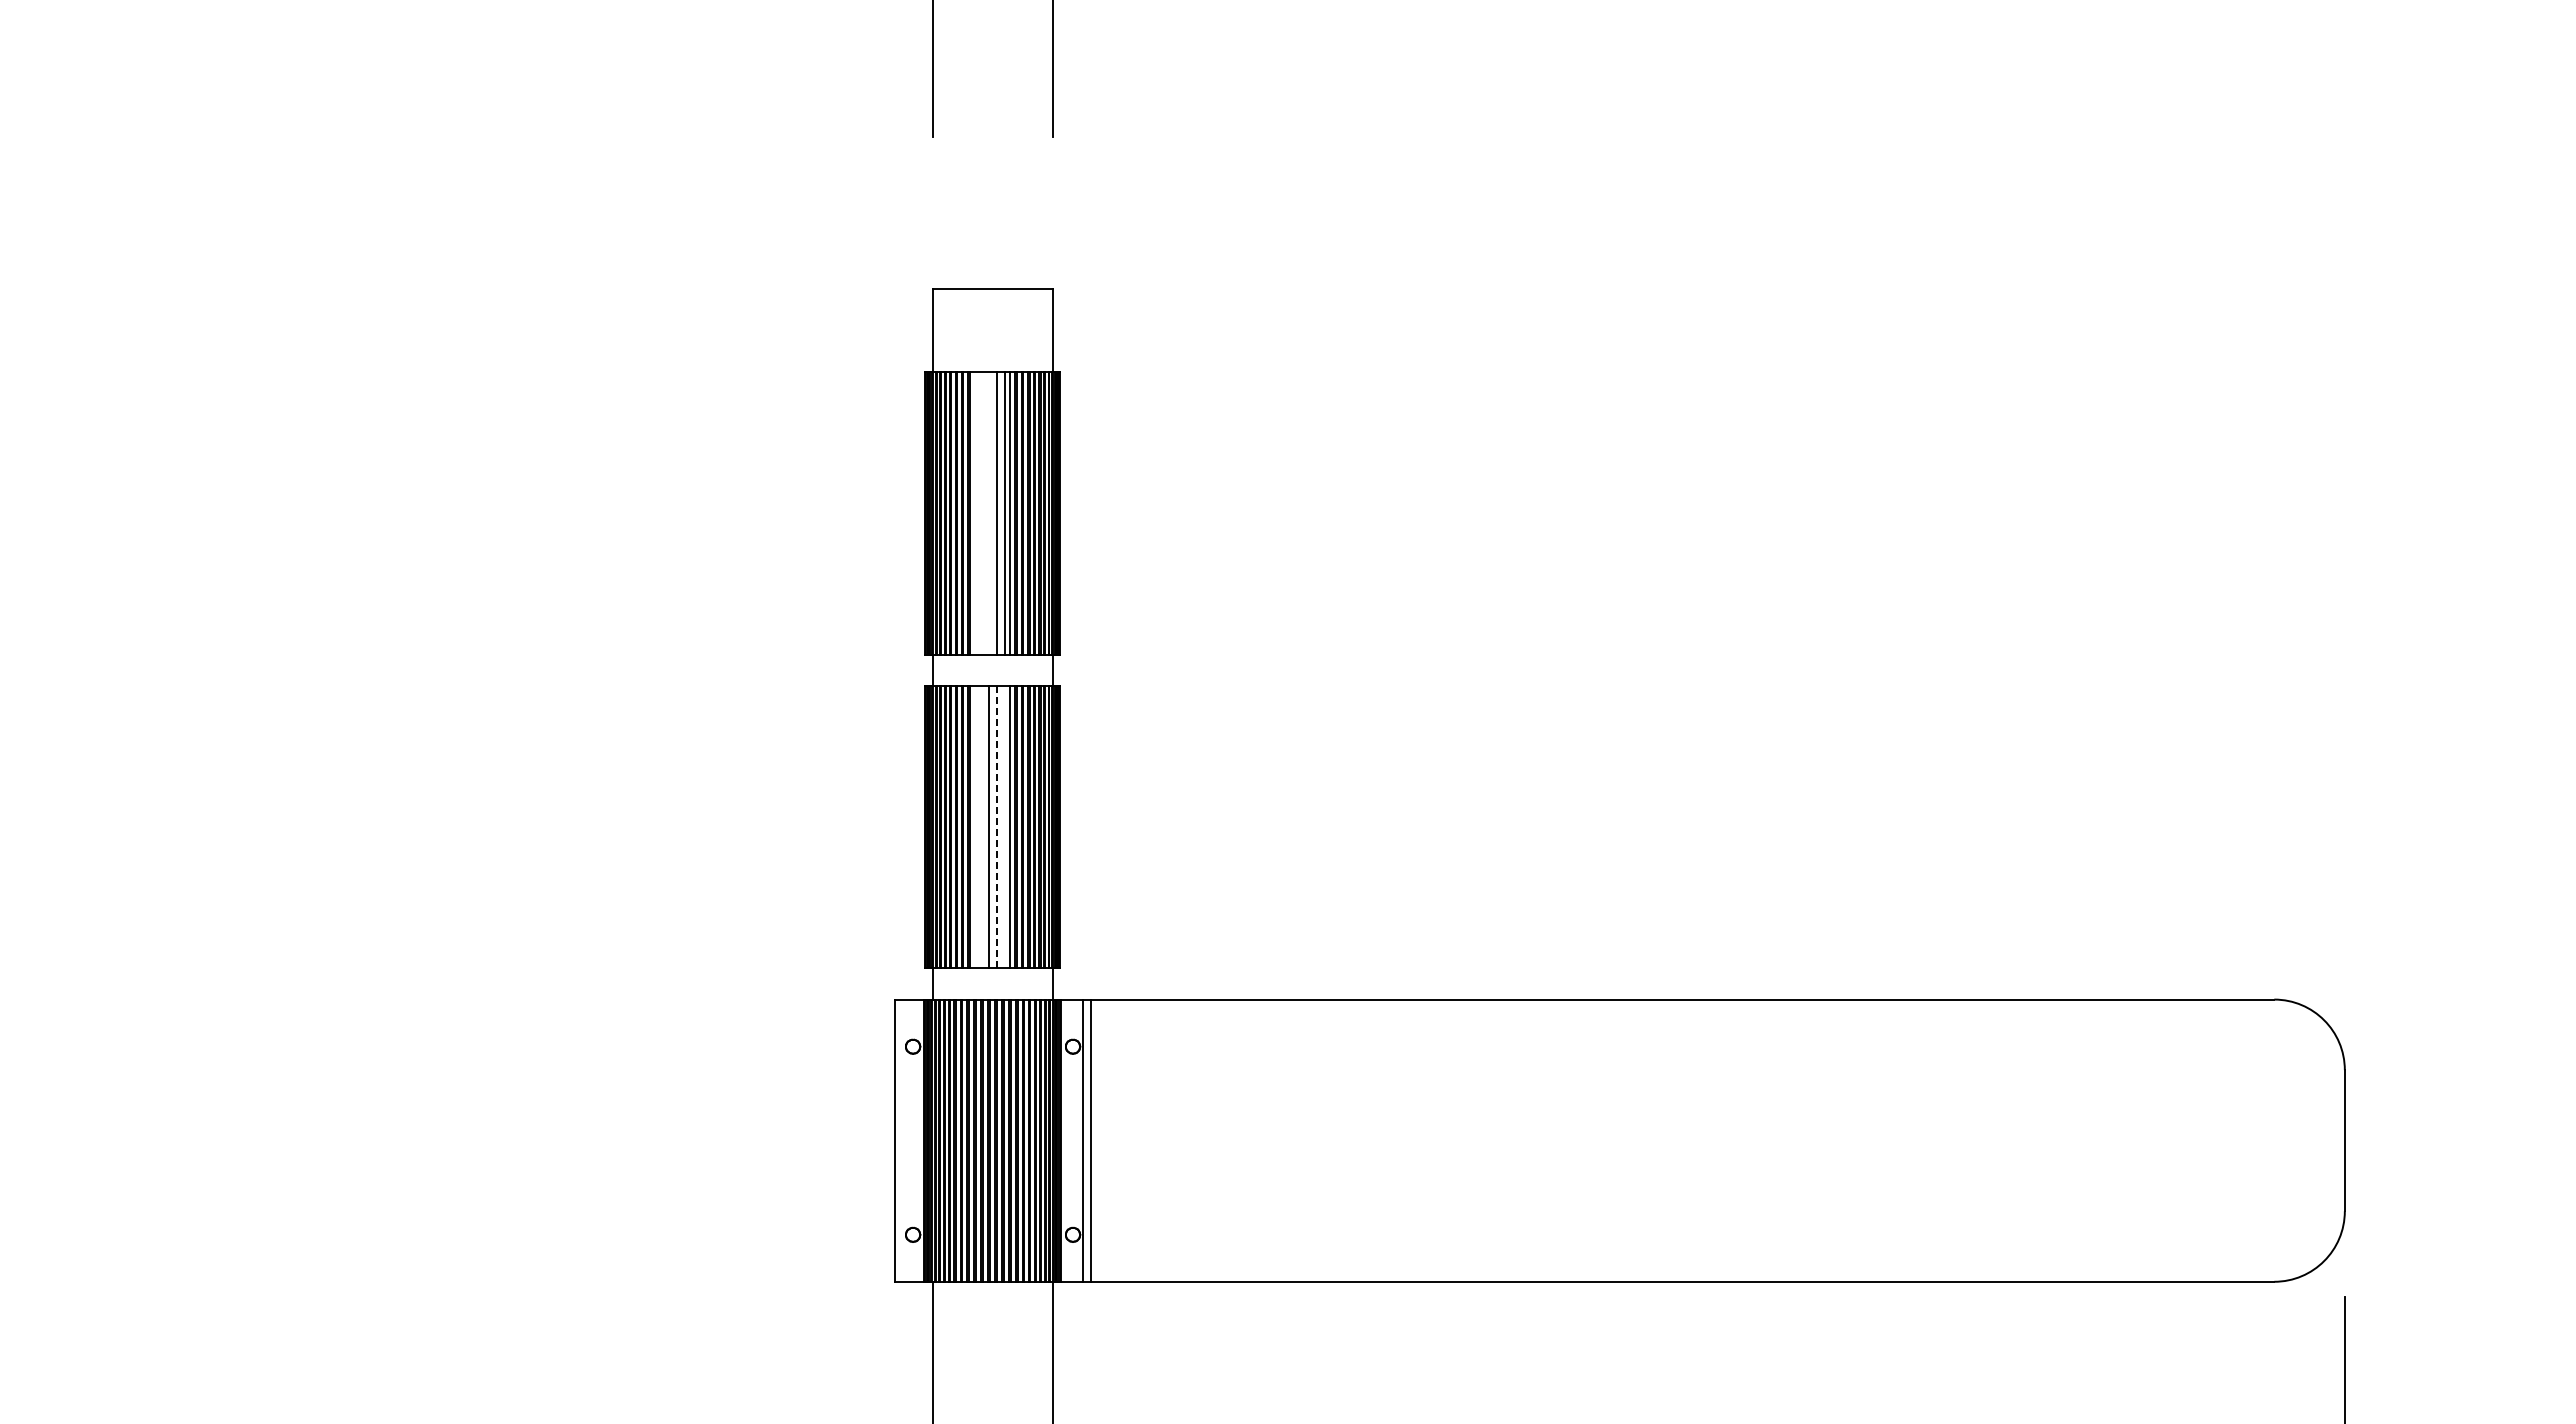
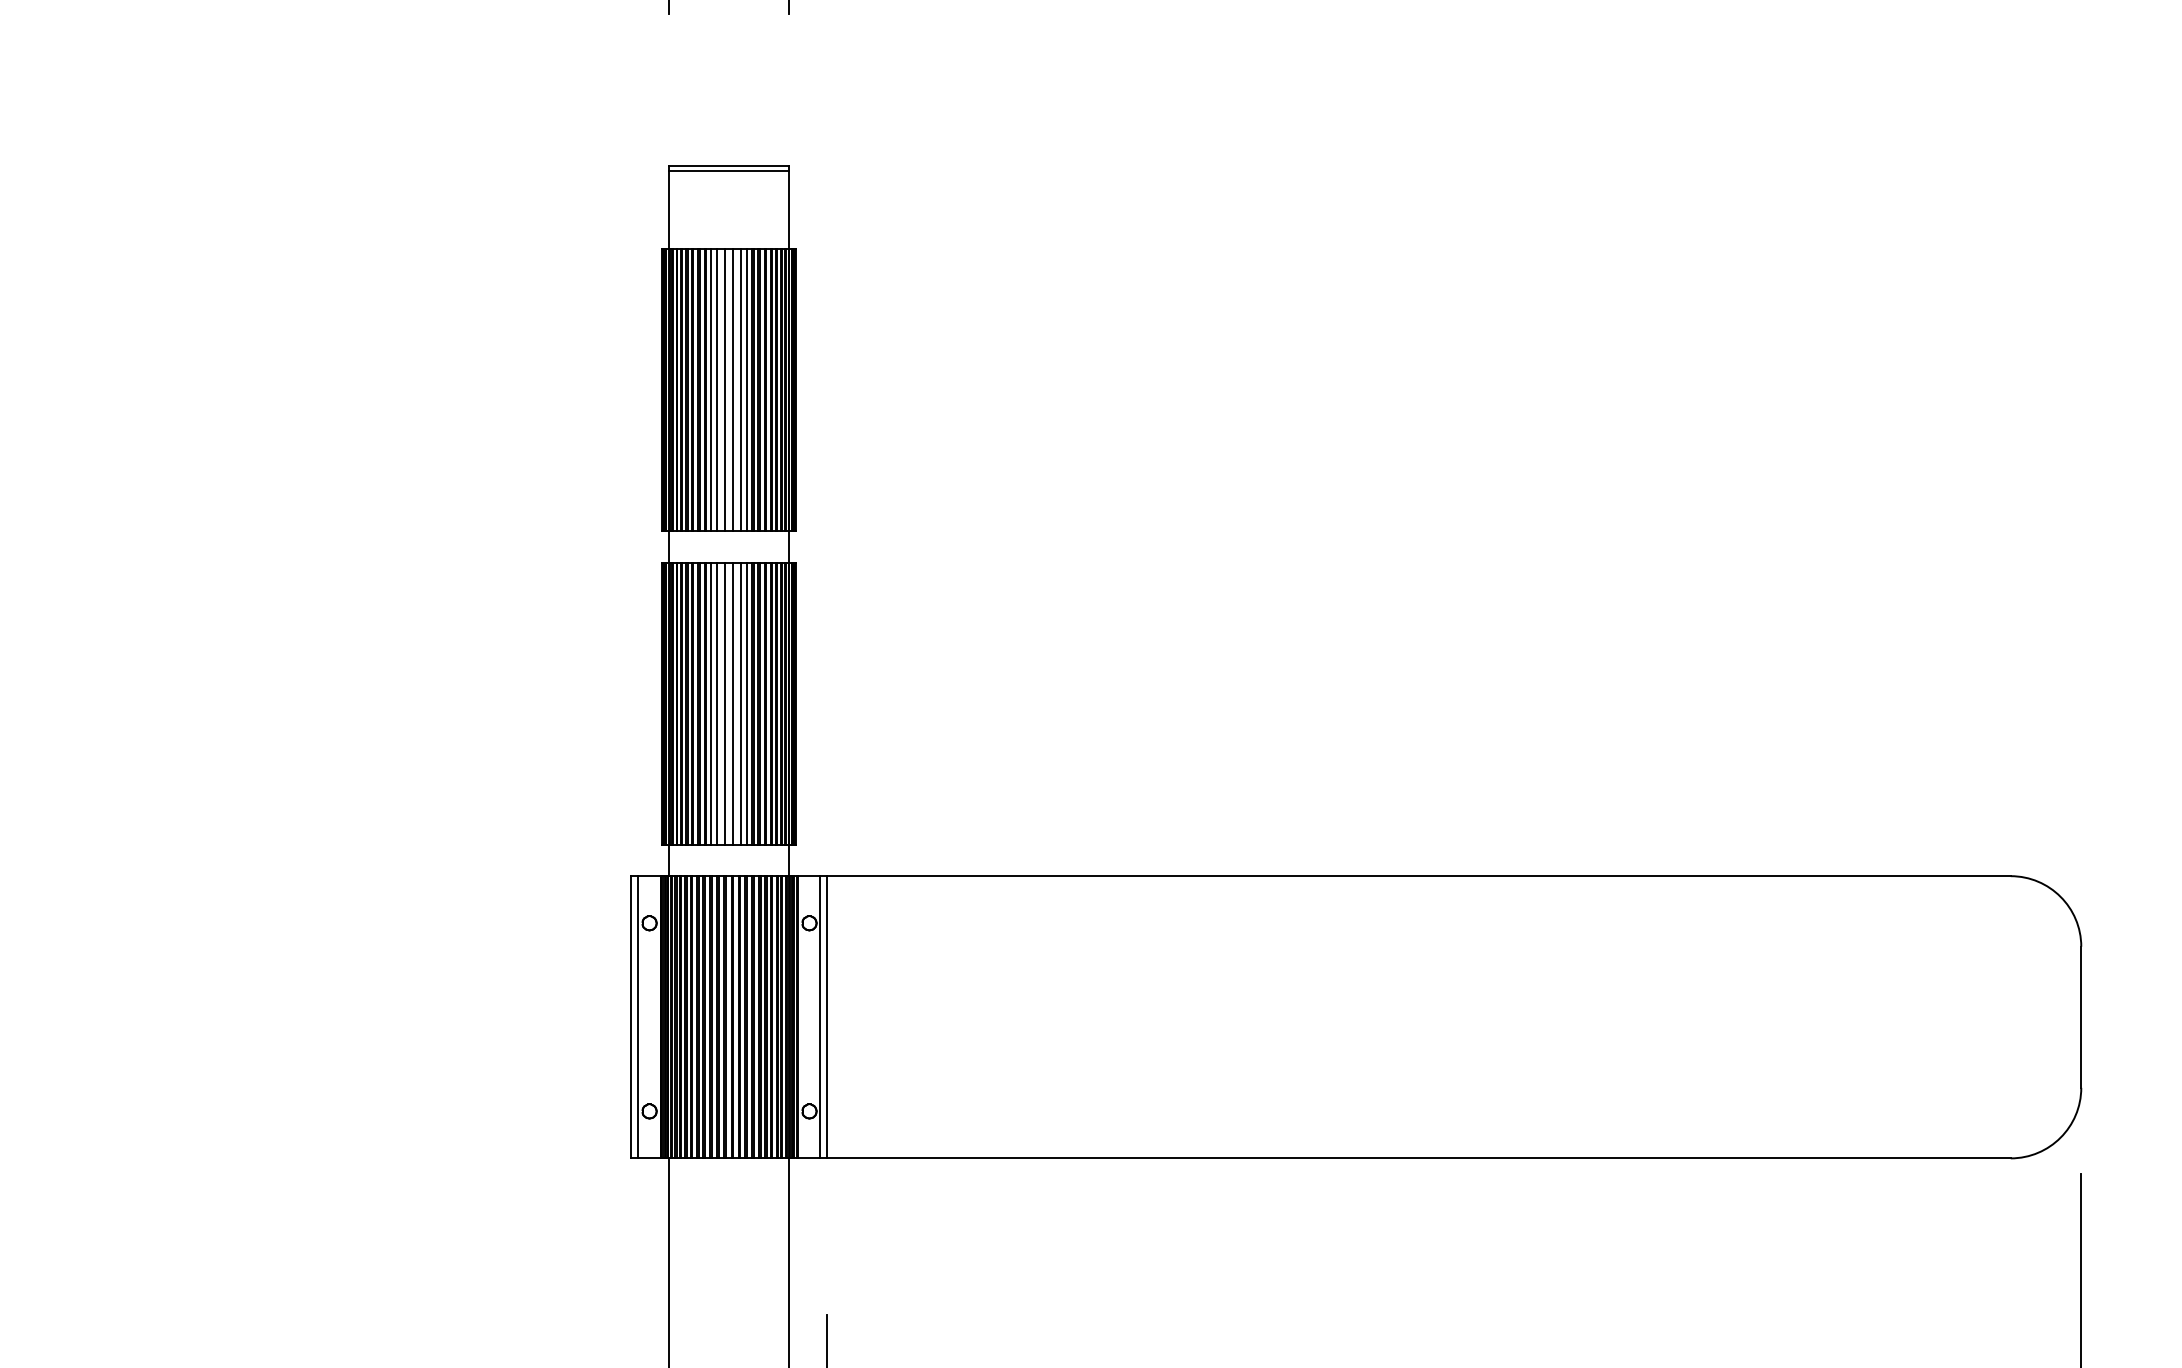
line: (992, 294) -> (728, 171), added
line: (974, 513) -> (710, 390), added
line: (980, 513) -> (716, 390), added
line: (988, 513) -> (724, 390), added
line: (974, 827) -> (710, 704), added
line: (980, 827) -> (716, 704), added
line: (996, 827) -> (732, 704), dashed -> solid
line: (1004, 827) -> (740, 704), added
line: (901, 1140) -> (637, 1017), added

